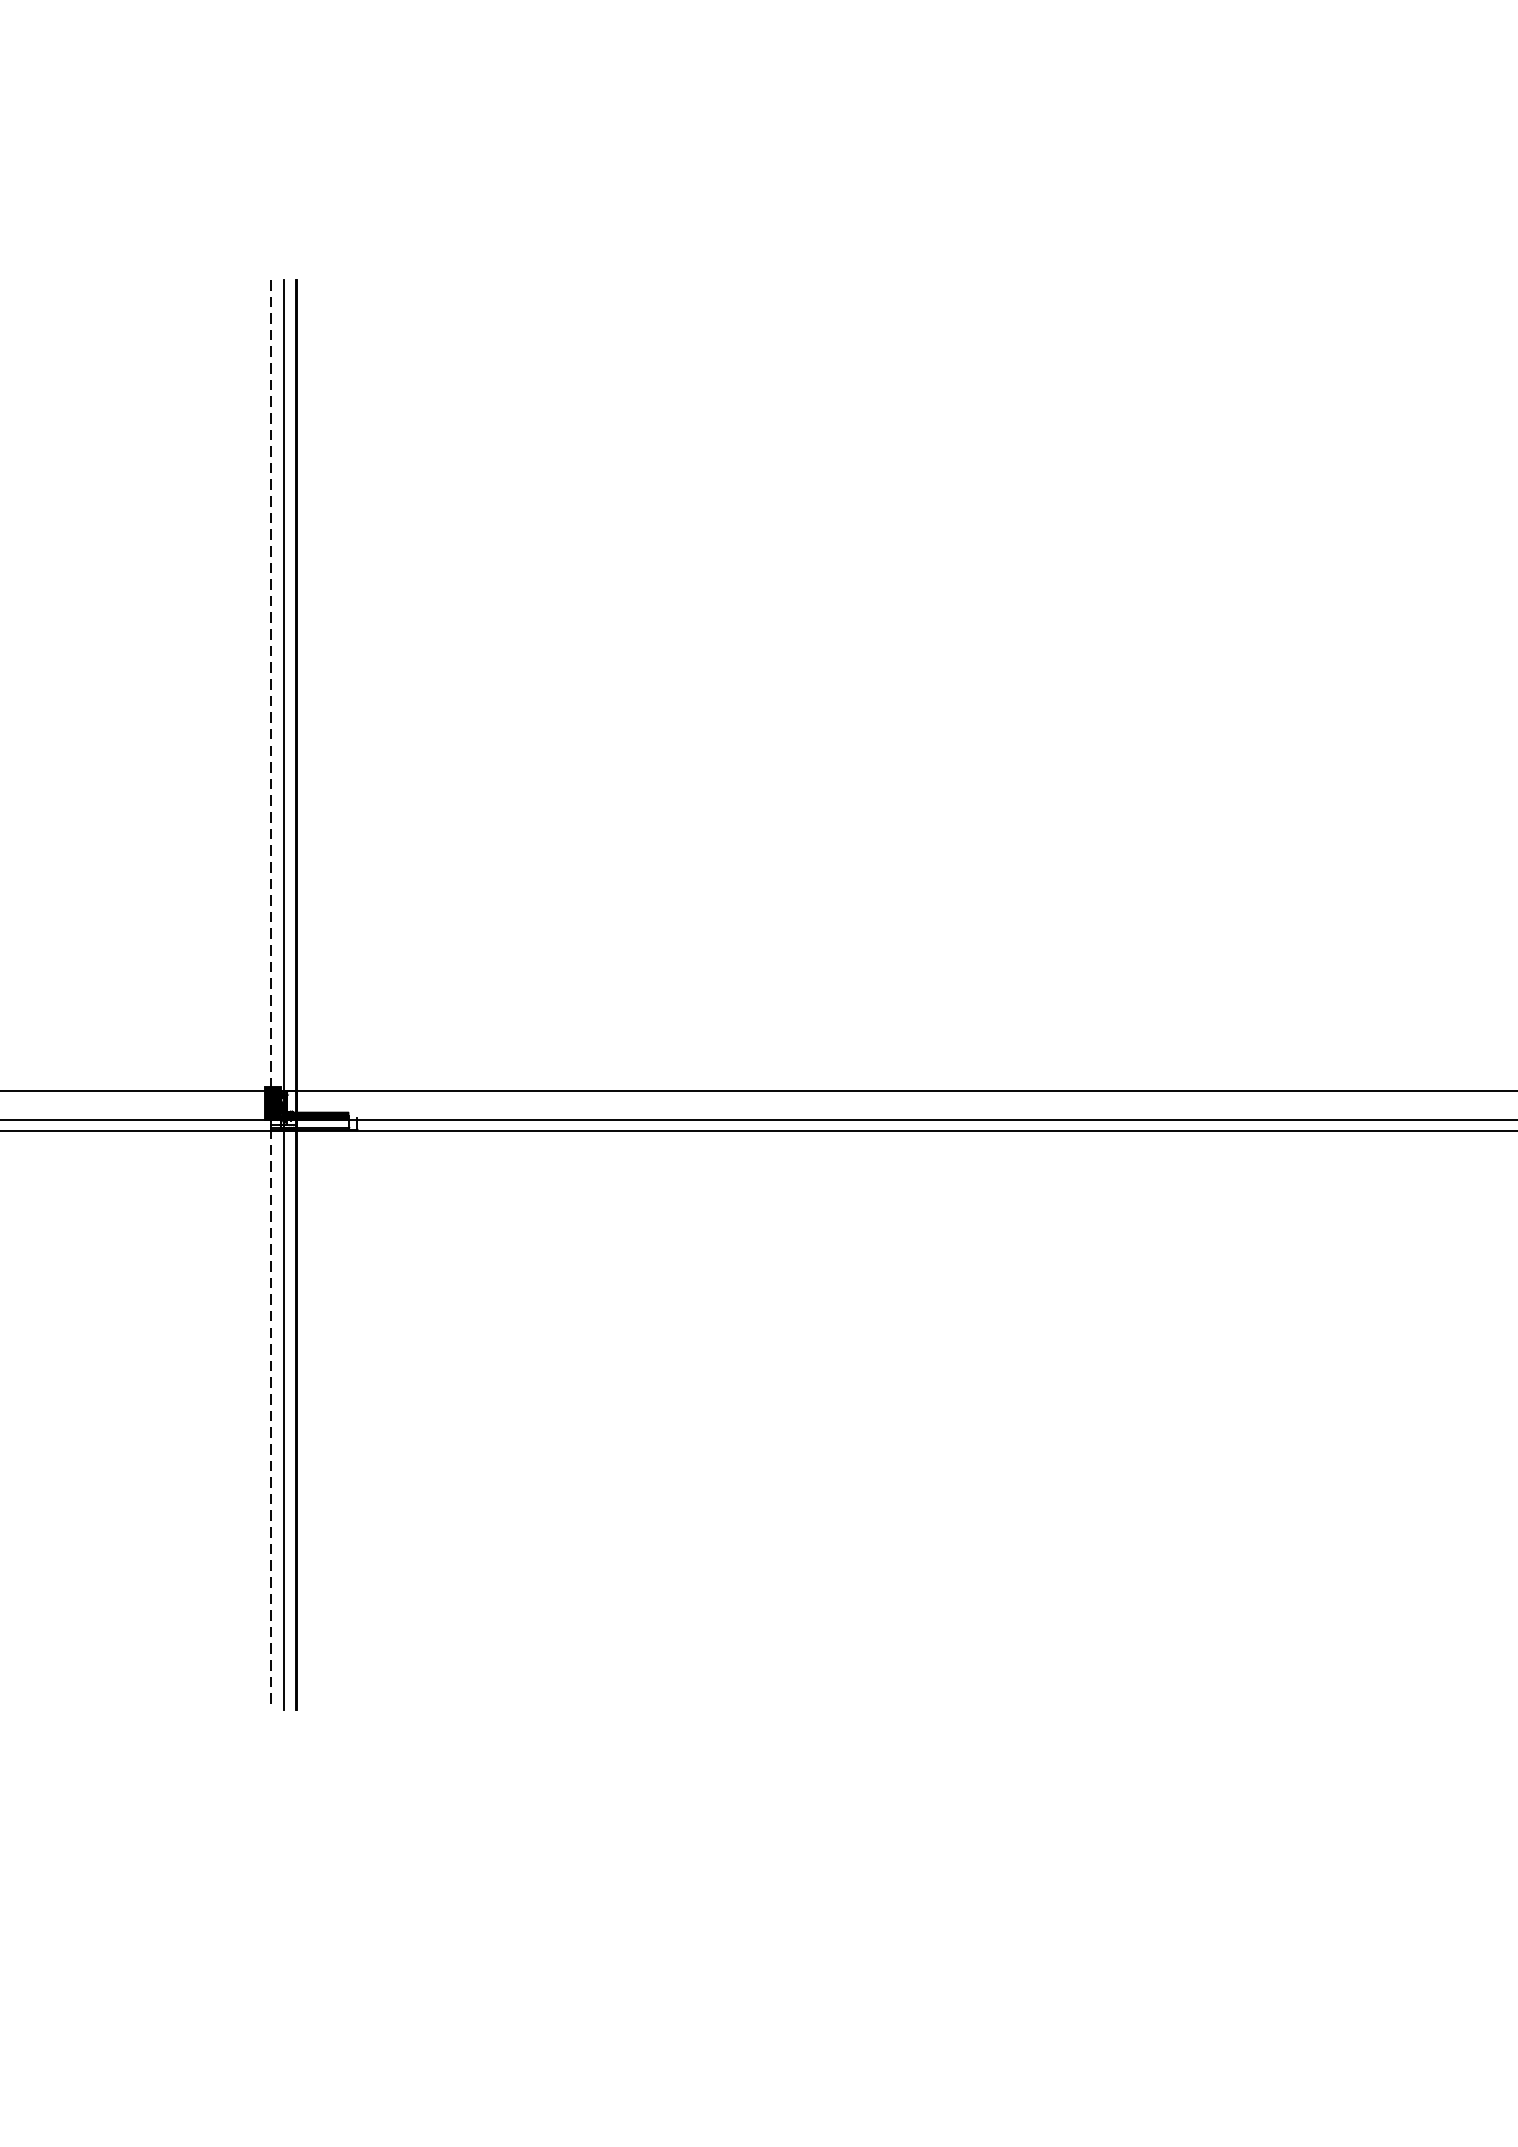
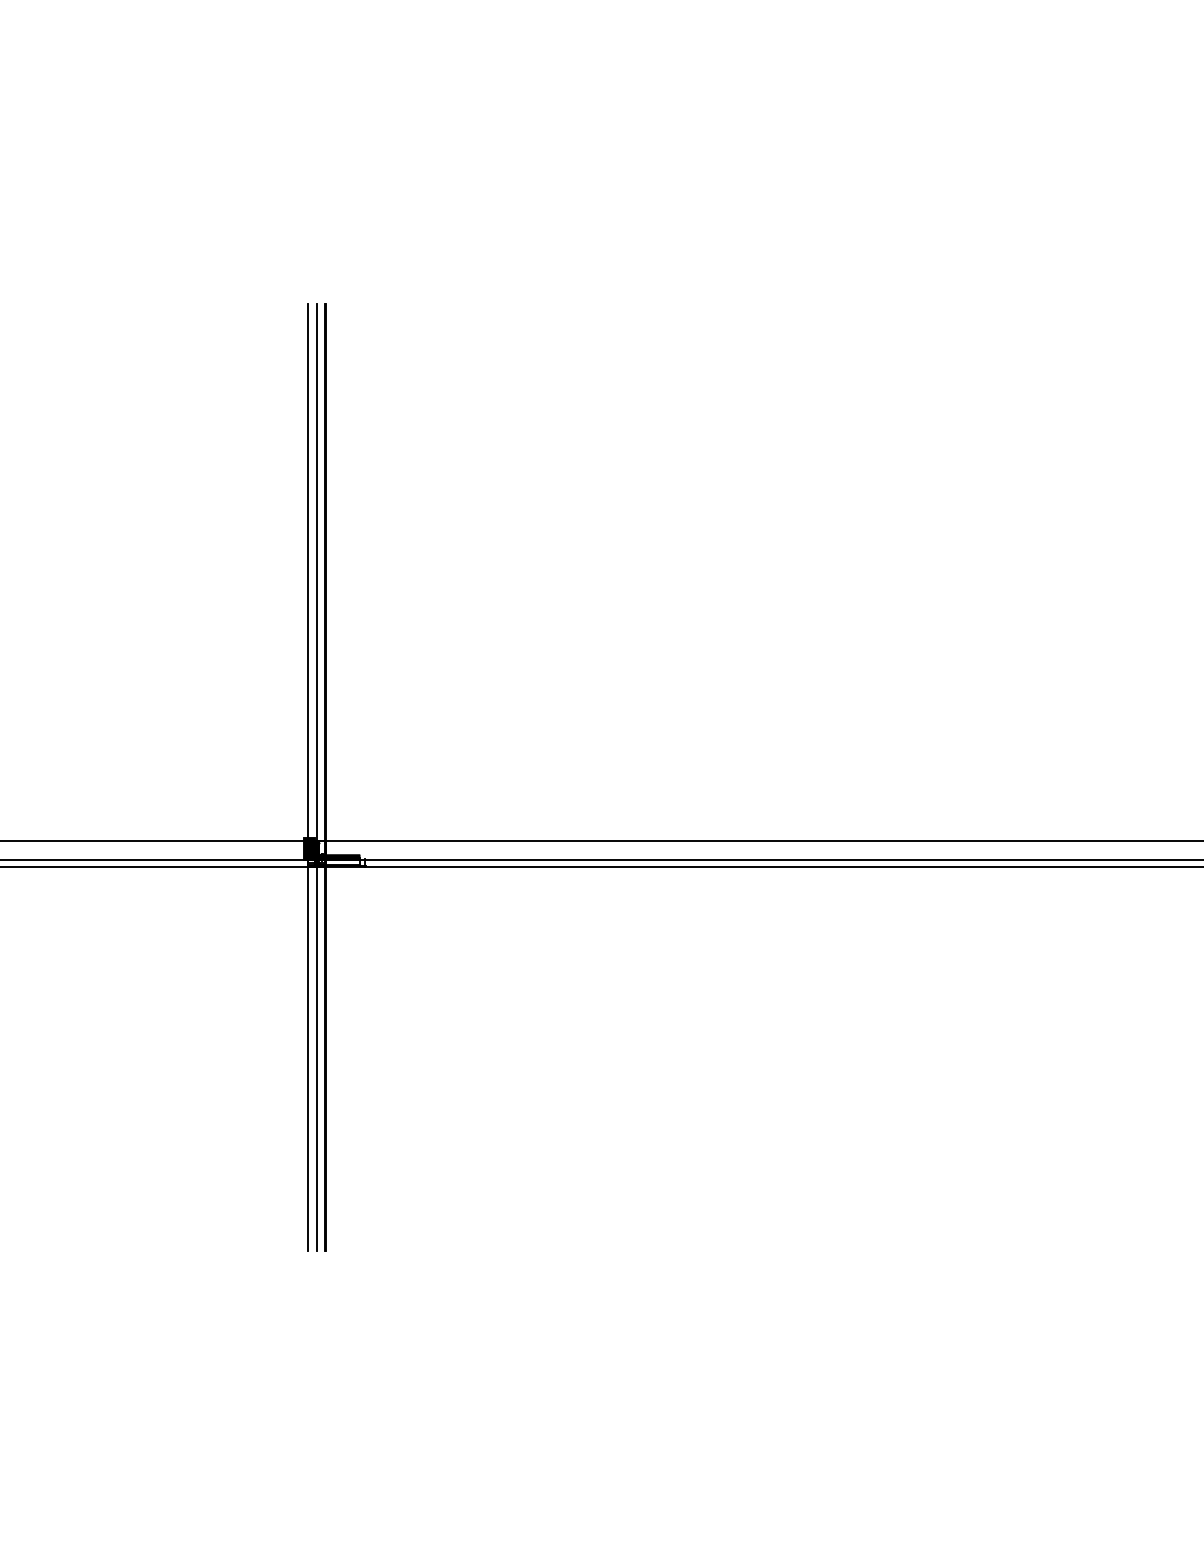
line: (271, 995) -> (308, 777), dashed -> solid

